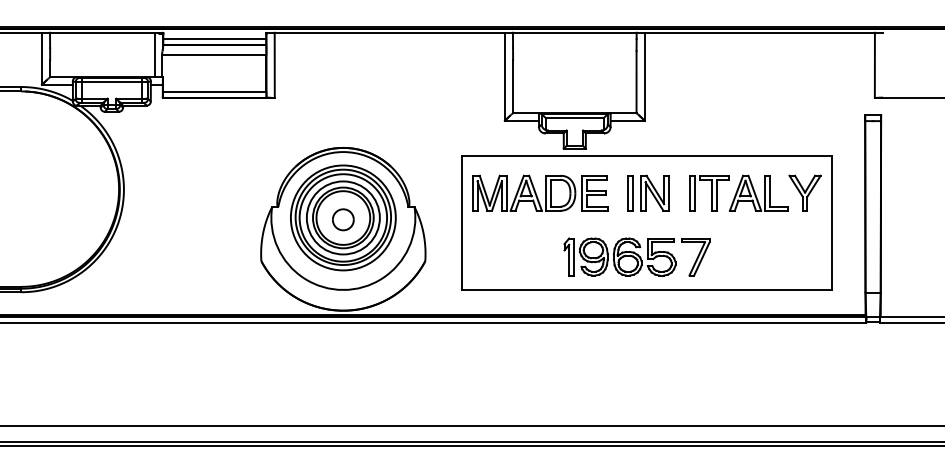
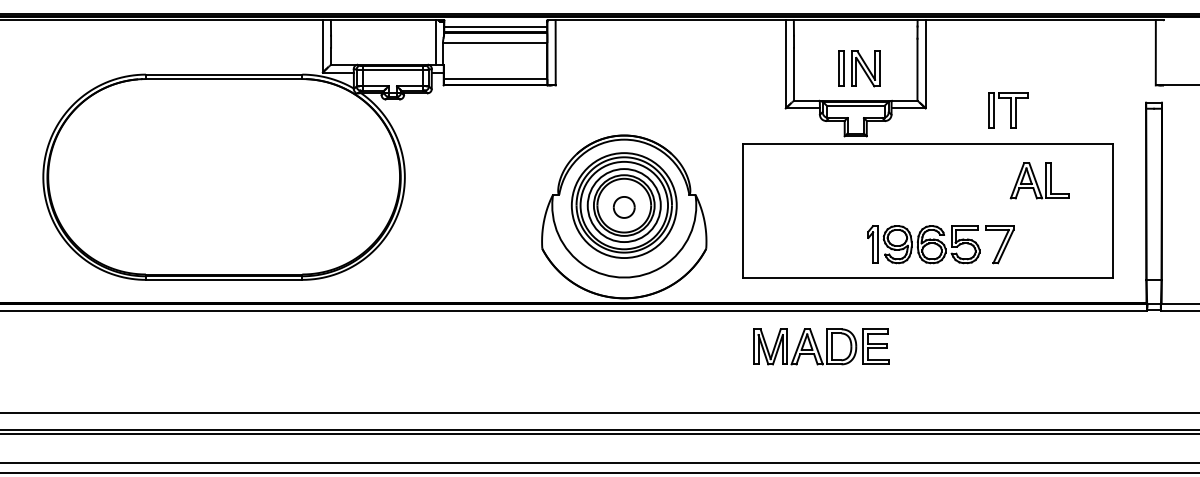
part: (540, 192) -> (821, 346), moved
part: (648, 192) -> (859, 68), moved
part: (709, 192) -> (1008, 110), moved
part: (804, 192) -> (1085, 180), removed
part: (636, 256) -> (940, 244), moved

